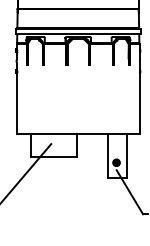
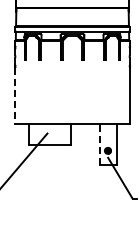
line: (16, 104) -> (15, 96), solid -> dashed
line: (107, 155) -> (99, 144), solid -> dashed

